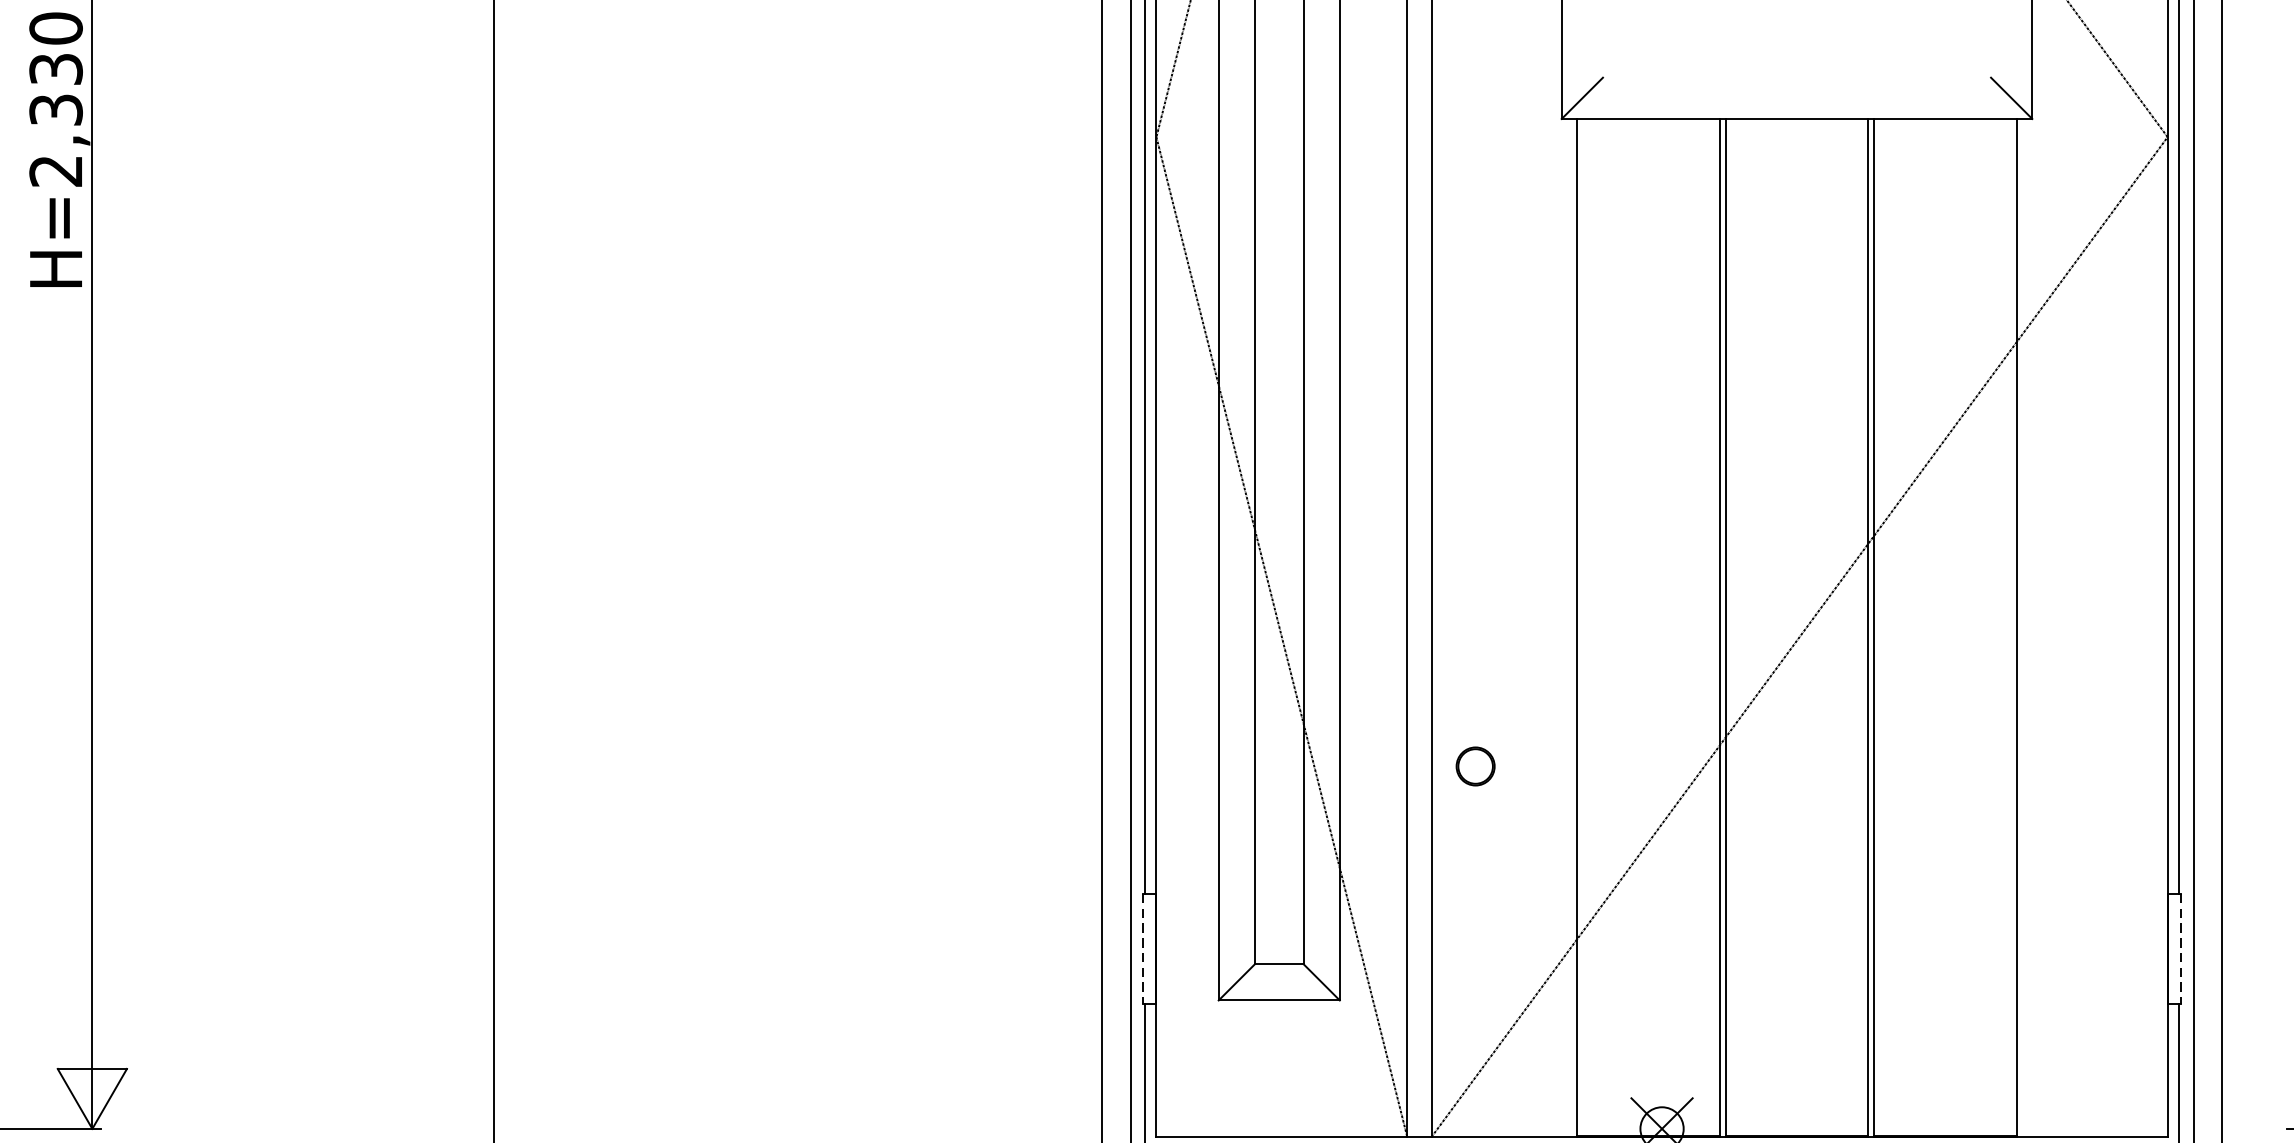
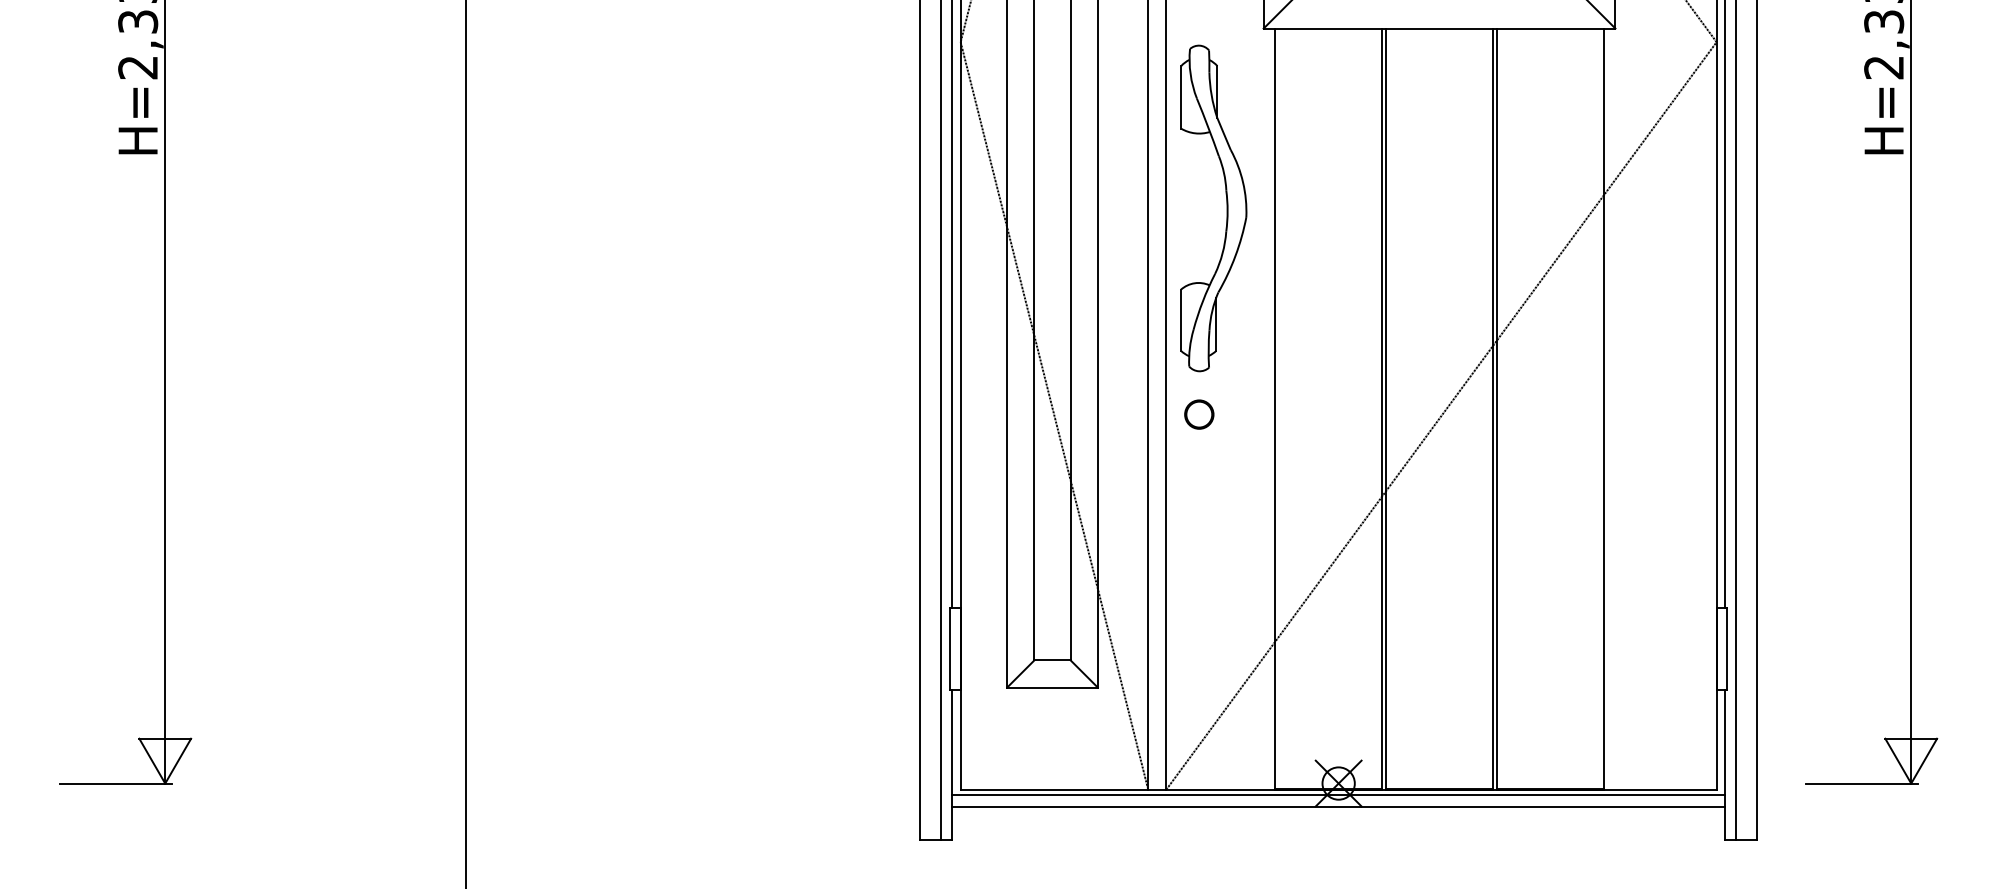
part: (1512, 359) -> (1226, 208), added
circle: (1475, 766) -> (1199, 414), moved
line: (1142, 949) -> (950, 649), dashed -> solid
line: (2180, 949) -> (1726, 649), dashed -> solid

